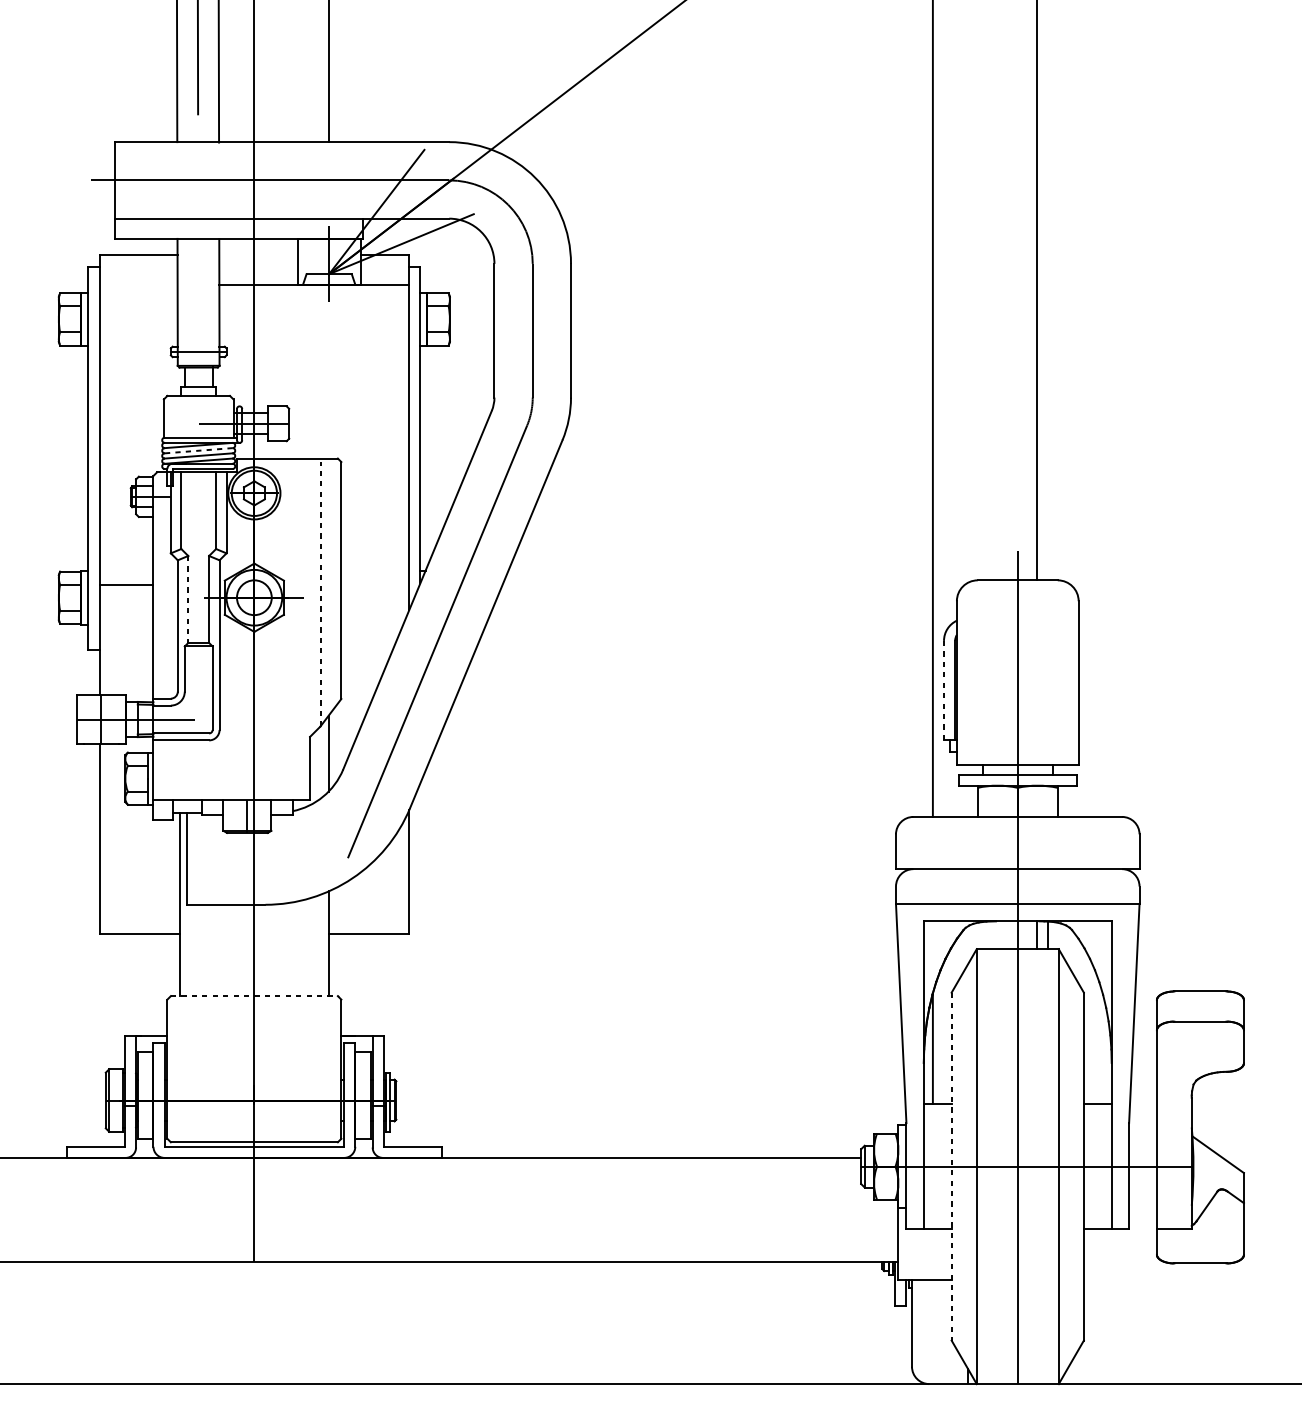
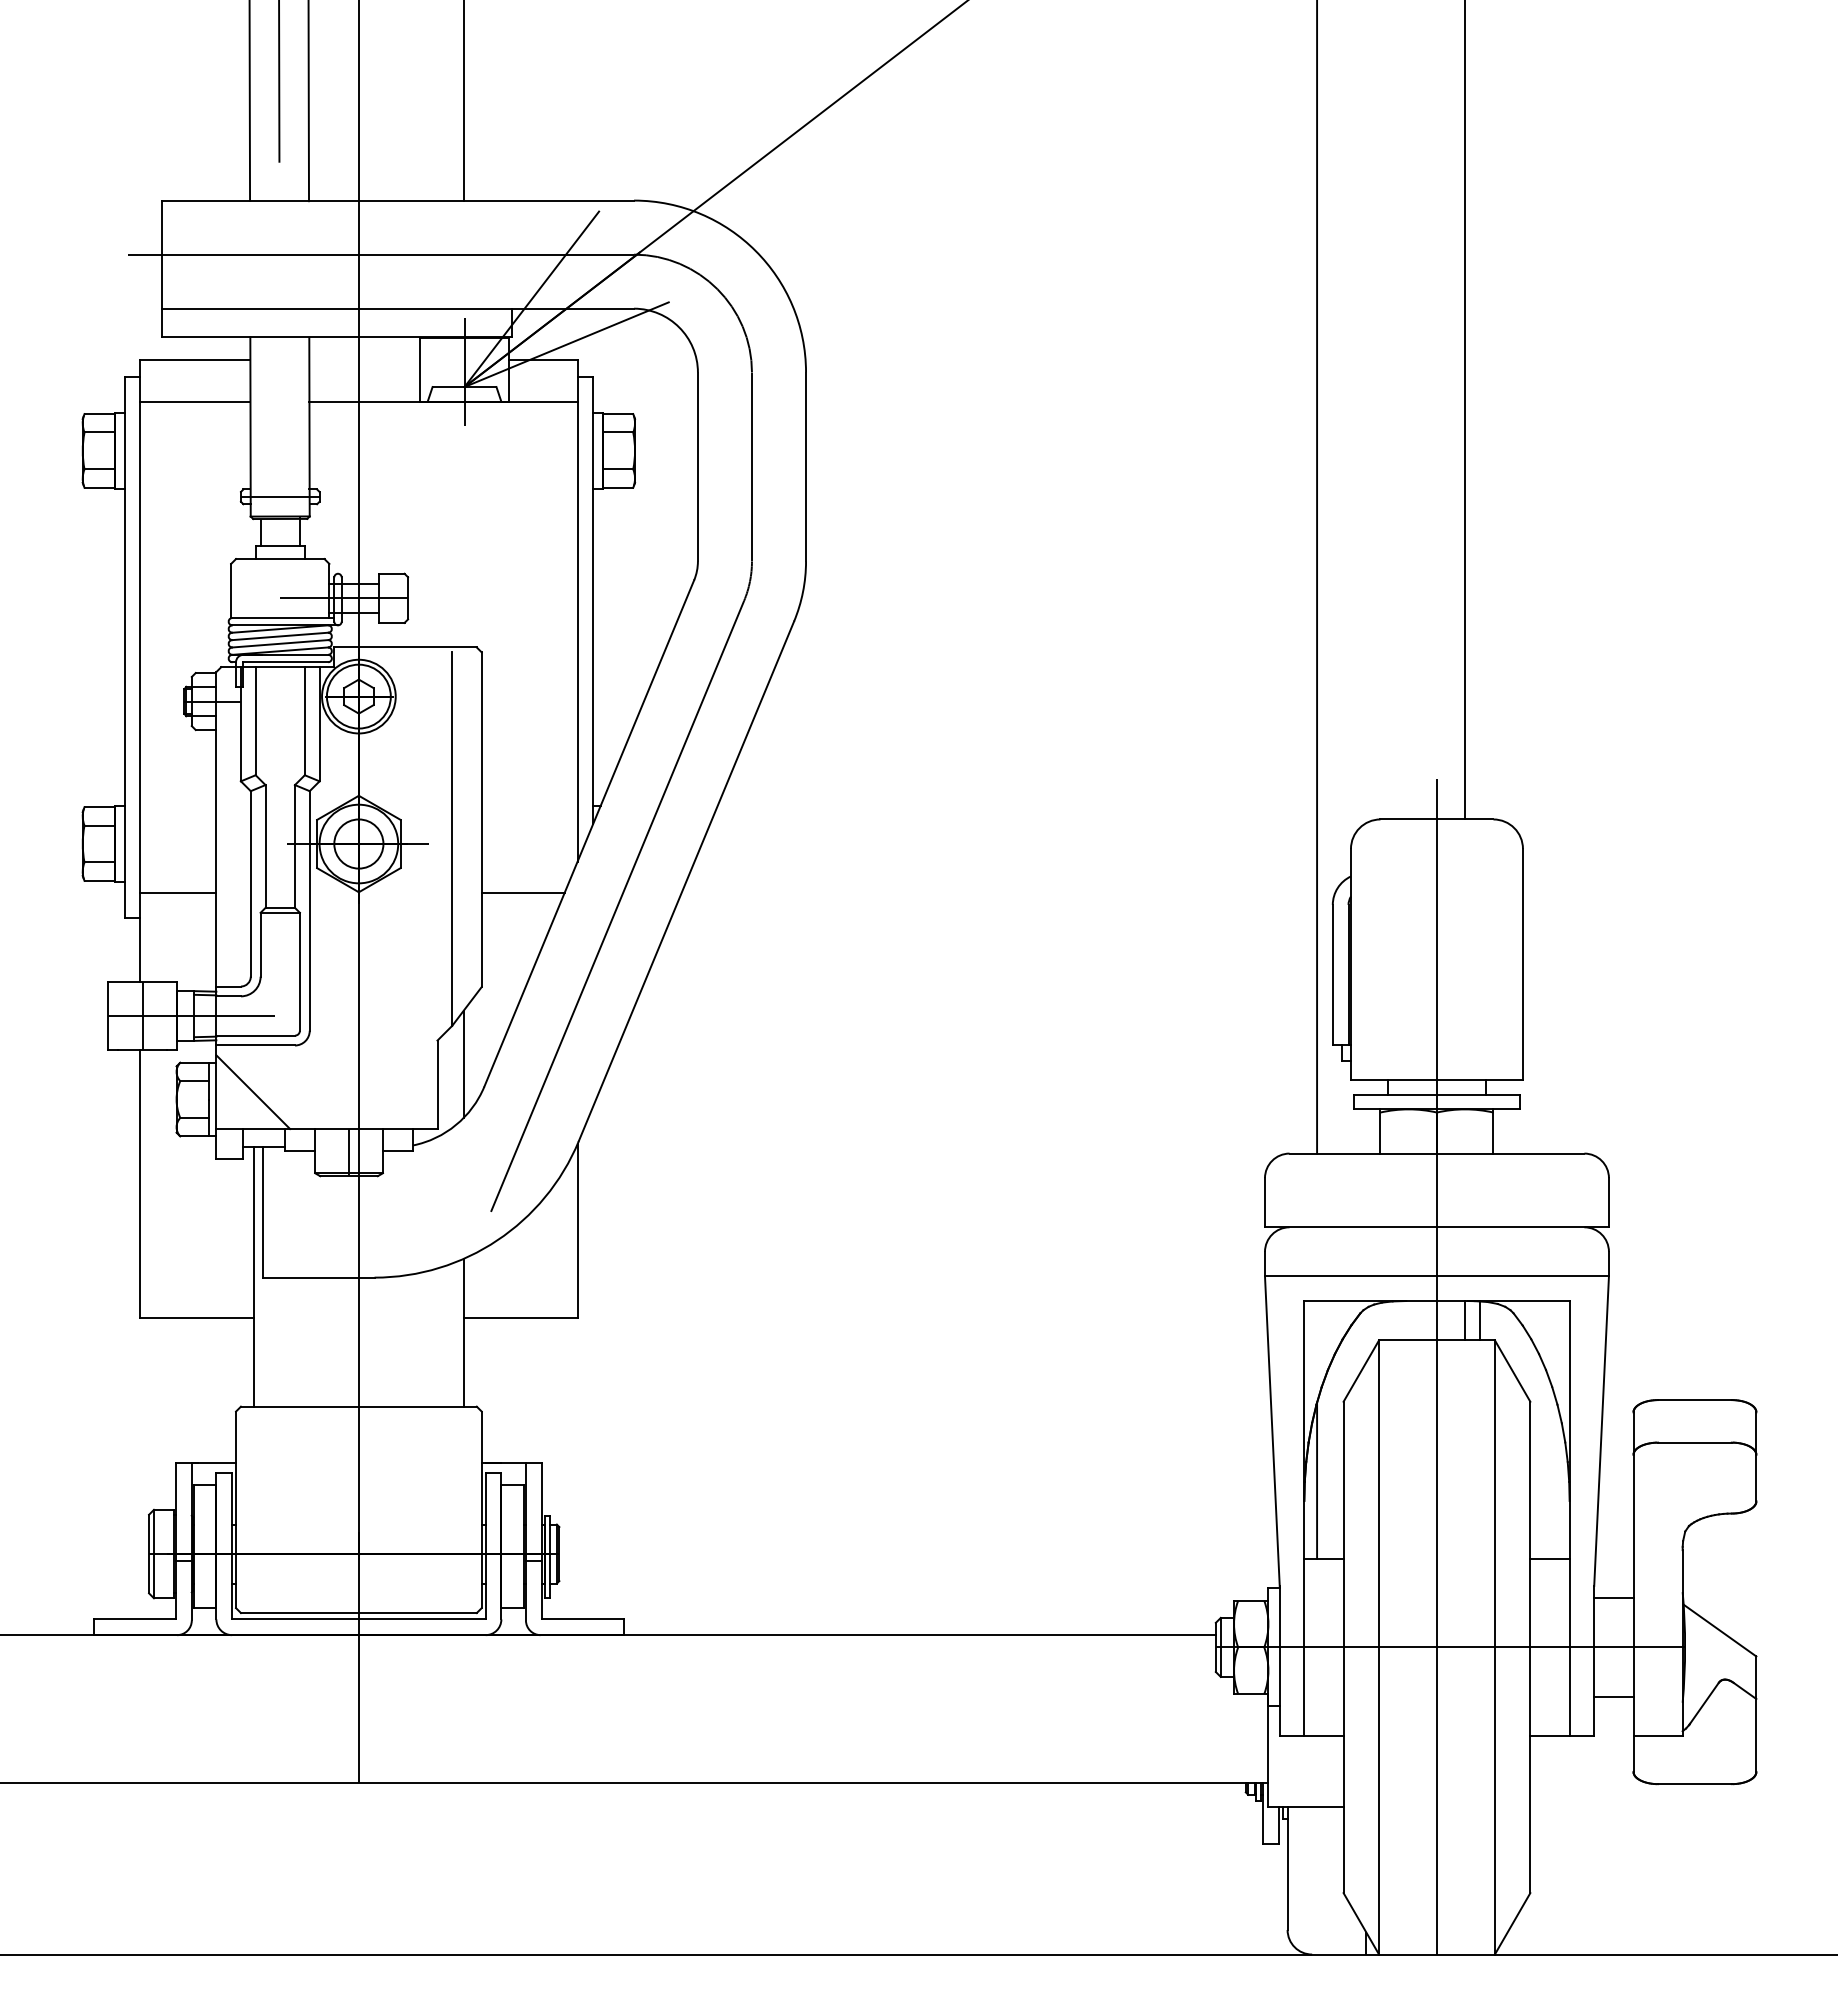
line: (138, 284) -> (195, 401), added
line: (198, 450) -> (280, 636), dashed -> solid
line: (126, 585) -> (178, 893), moved
line: (320, 594) -> (452, 839), dashed -> solid
line: (188, 599) -> (265, 846), dashed -> solid
line: (370, 632) -> (522, 893), added
line: (943, 690) -> (1332, 975), dashed -> solid
line: (179, 773) -> (253, 1092), added
line: (254, 996) -> (358, 1406), dashed -> solid
line: (1142, 1131) -> (1613, 1598), added
line: (951, 1166) -> (1343, 1647), dashed -> solid
line: (1142, 1201) -> (1613, 1696), added

